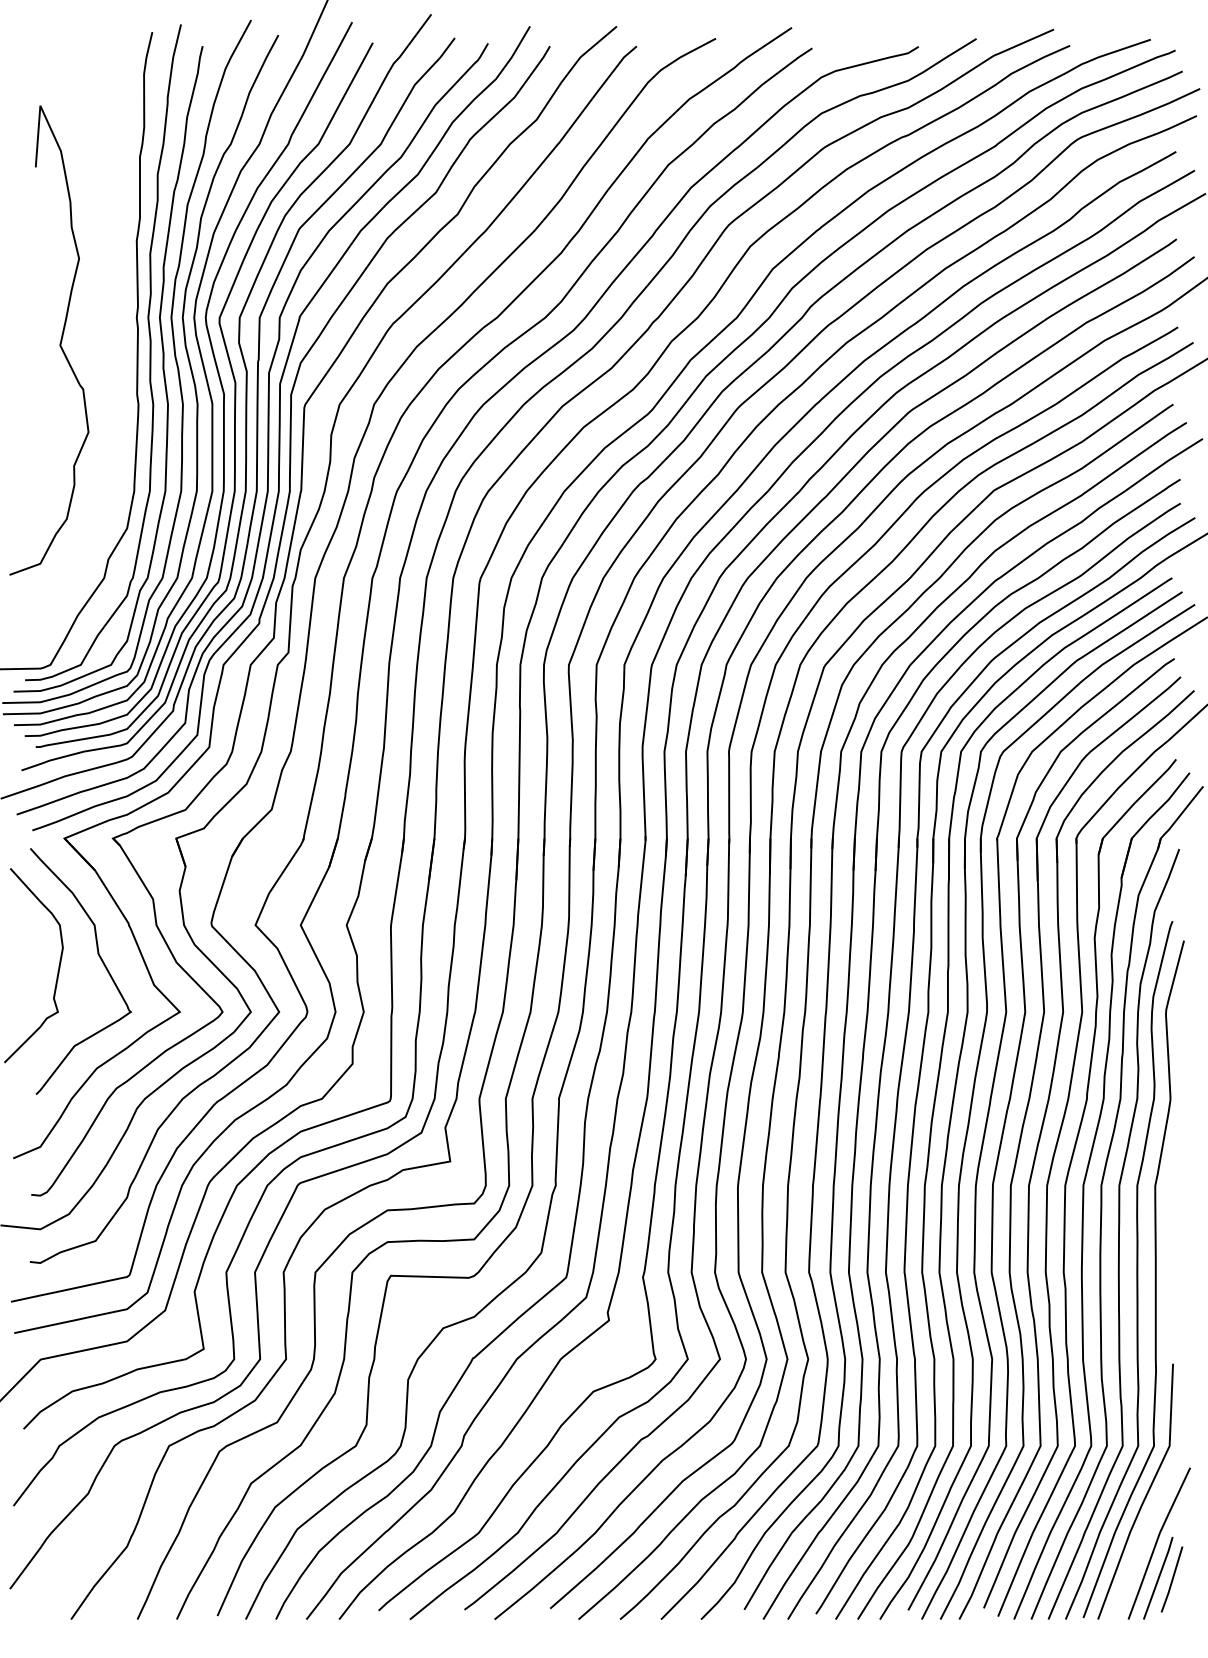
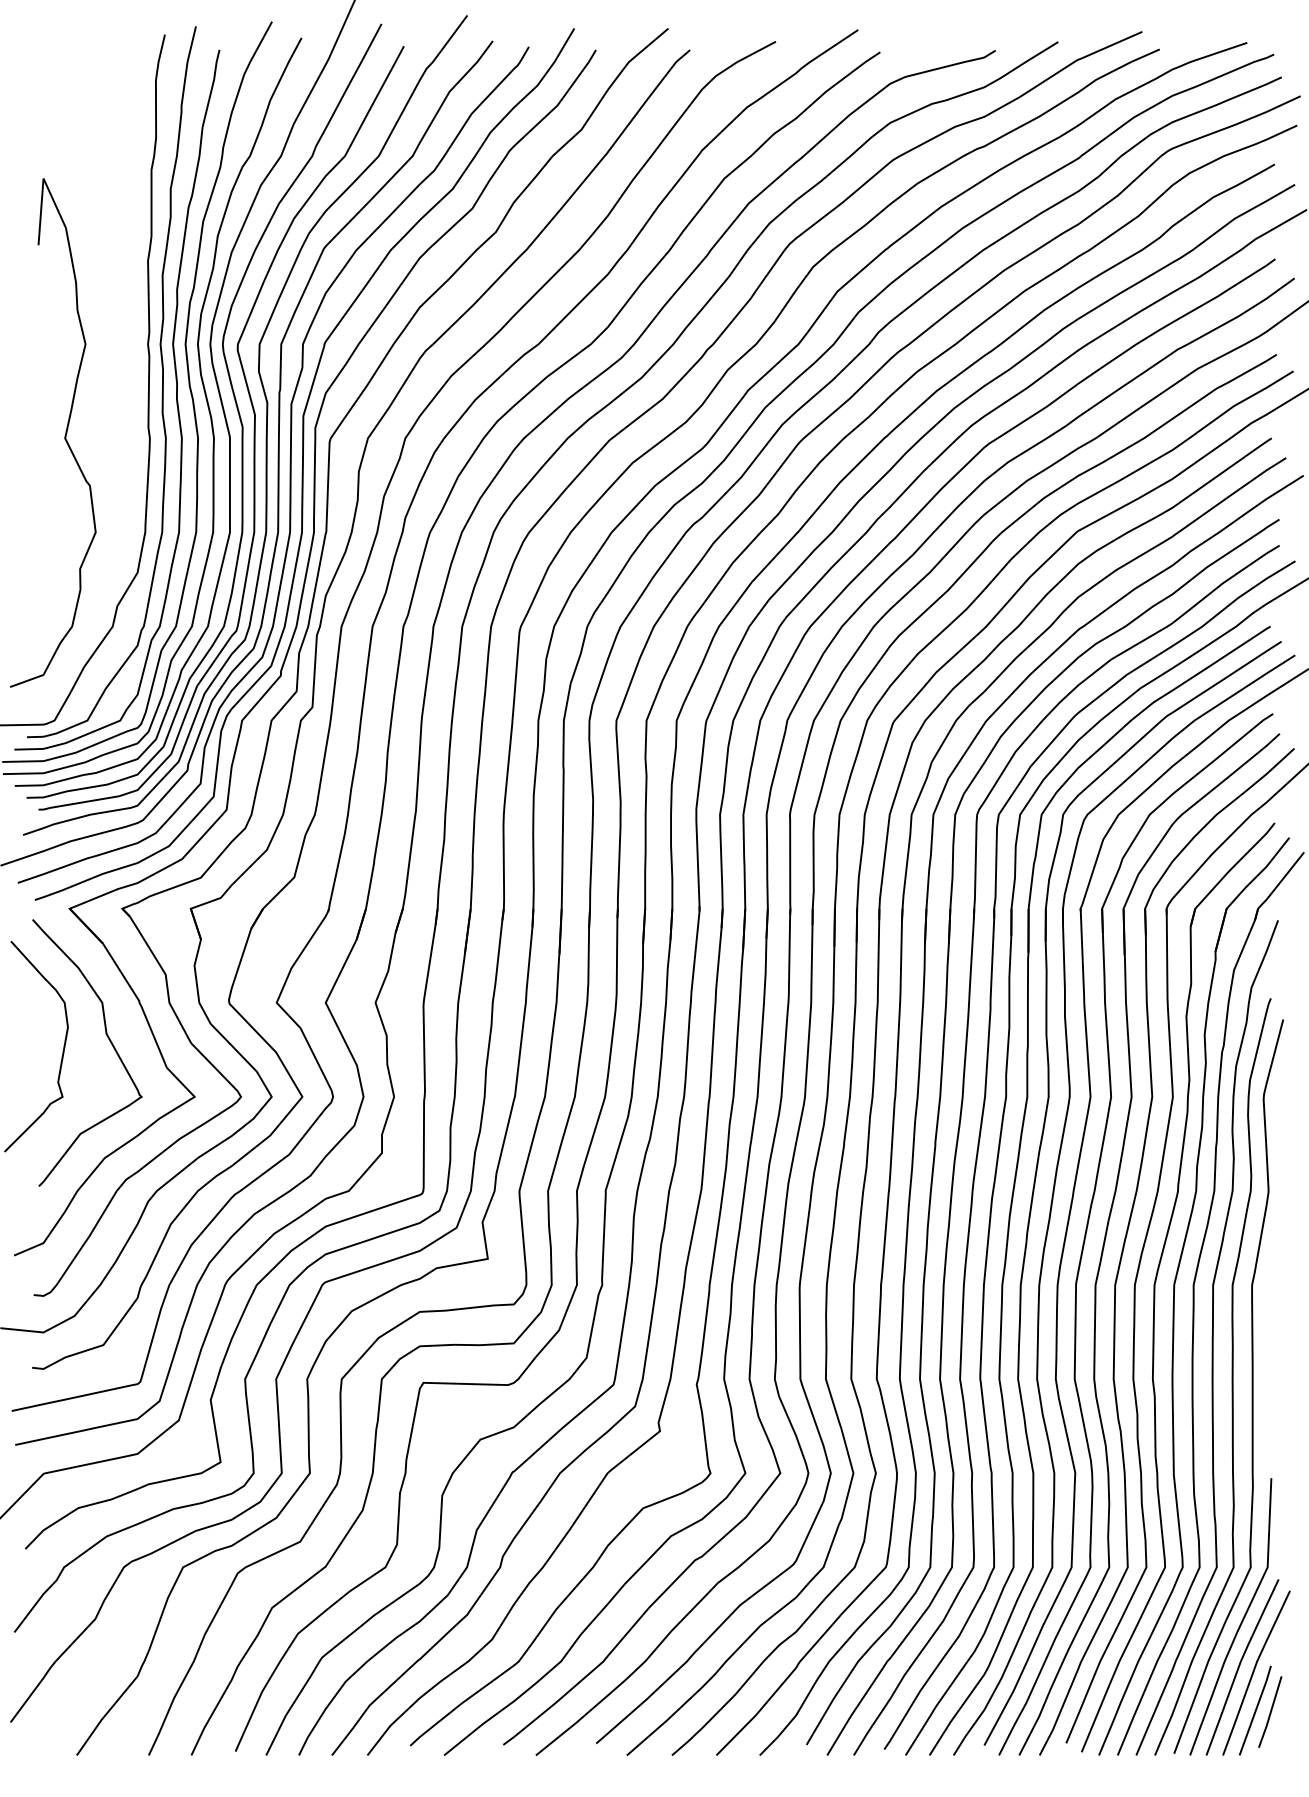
curve: (59, 343) -> (64, 436), moved
curve: (1144, 1537) -> (1240, 1666), added

